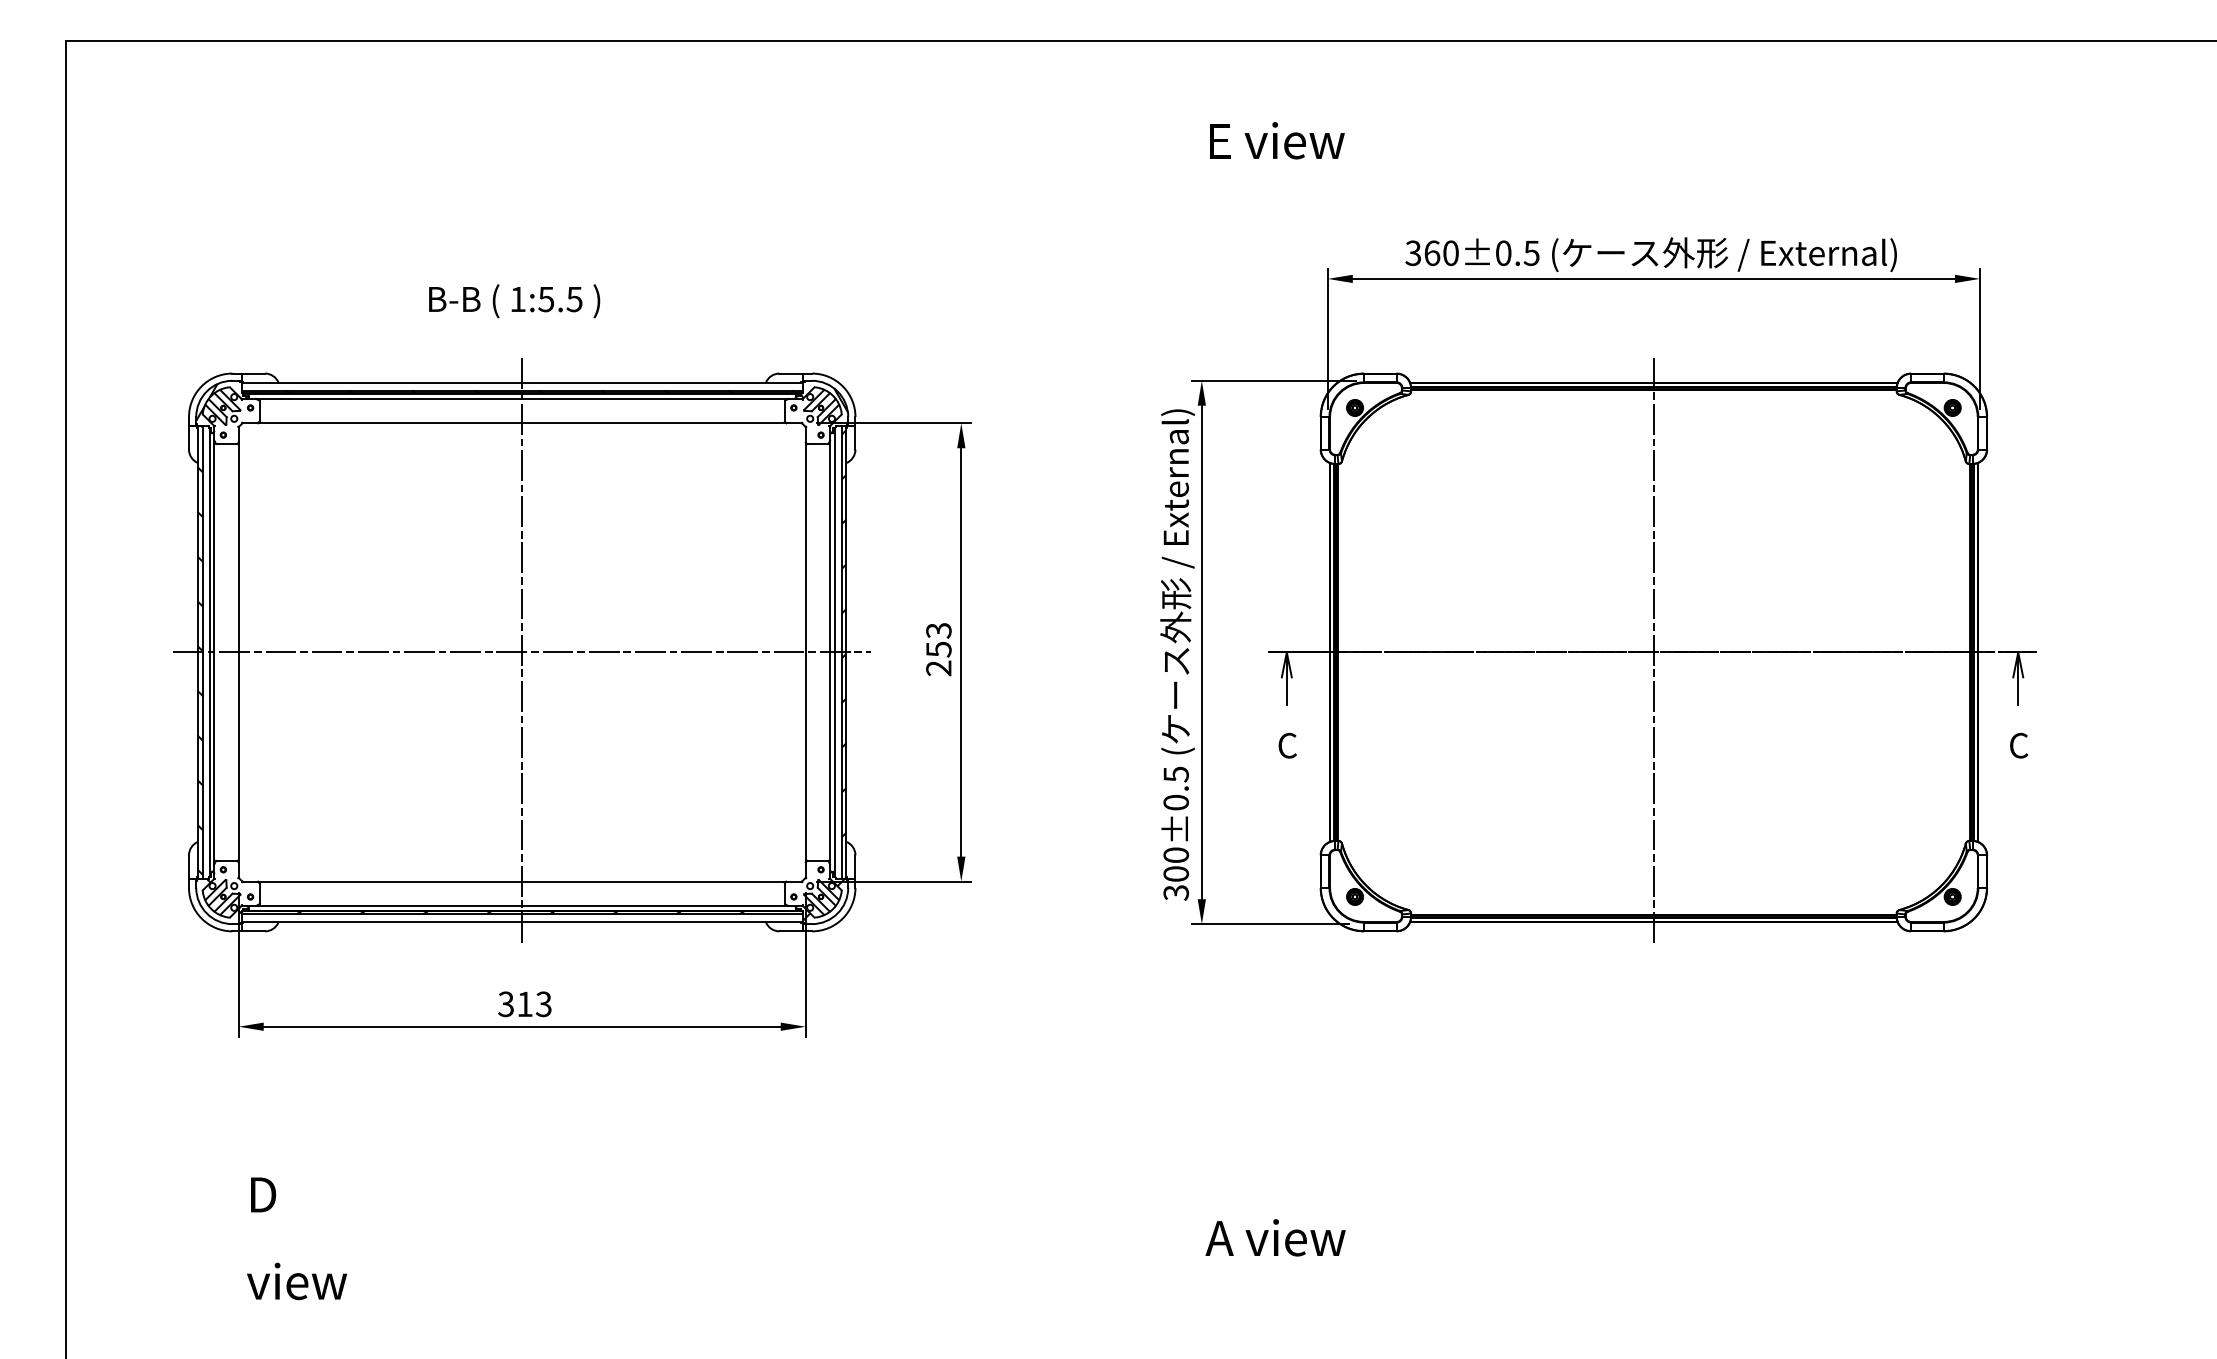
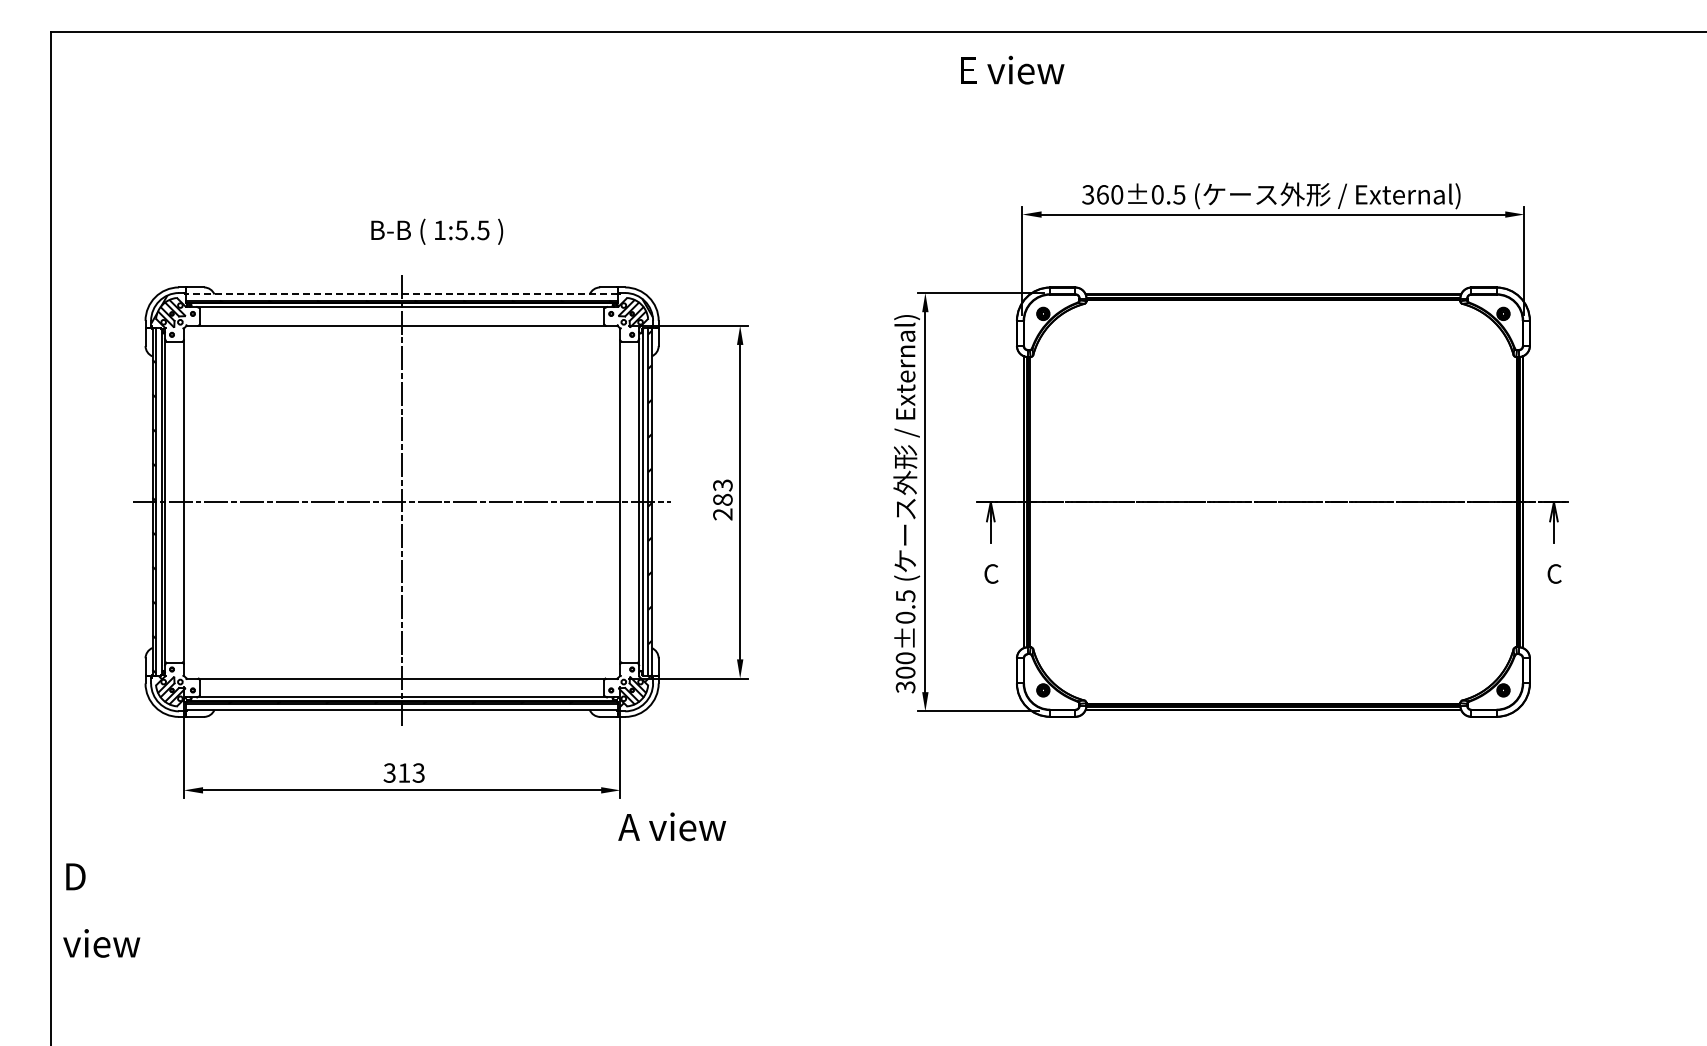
text: (1277, 139) -> (1012, 69), moved
text: (514, 300) -> (437, 231), moved
line: (521, 382) -> (401, 294), solid -> dashed
text: (938, 648) -> (722, 499), 253 -> 283
line: (1653, 652) -> (1273, 502), removed
text: (1276, 1237) -> (672, 826), moved
text: (296, 1238) -> (101, 910), moved

